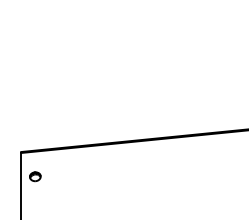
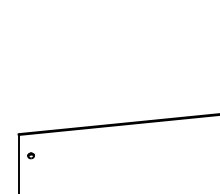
part: (34, 176) -> (30, 155), size x0.62

